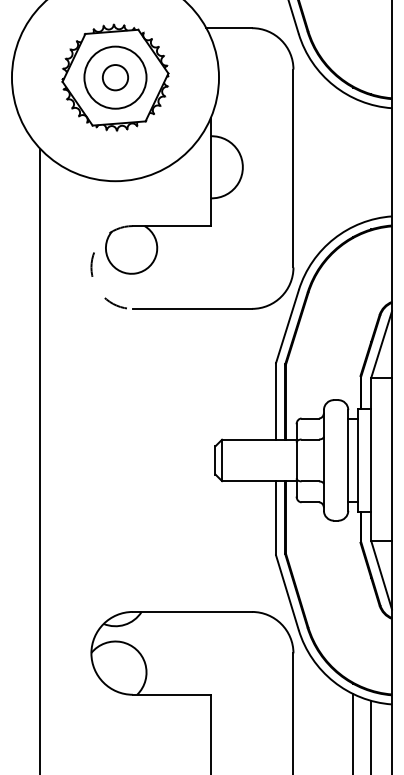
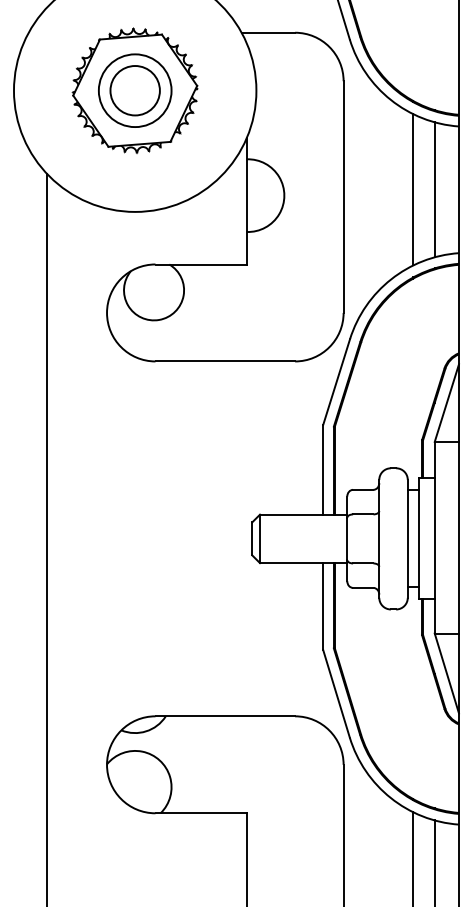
circle: (114, 77) -> (134, 90), size x1.67
line: (353, 162) -> (413, 189), added
line: (371, 162) -> (434, 189), added
arc: (91, 267) -> (107, 312), dashed -> solid

